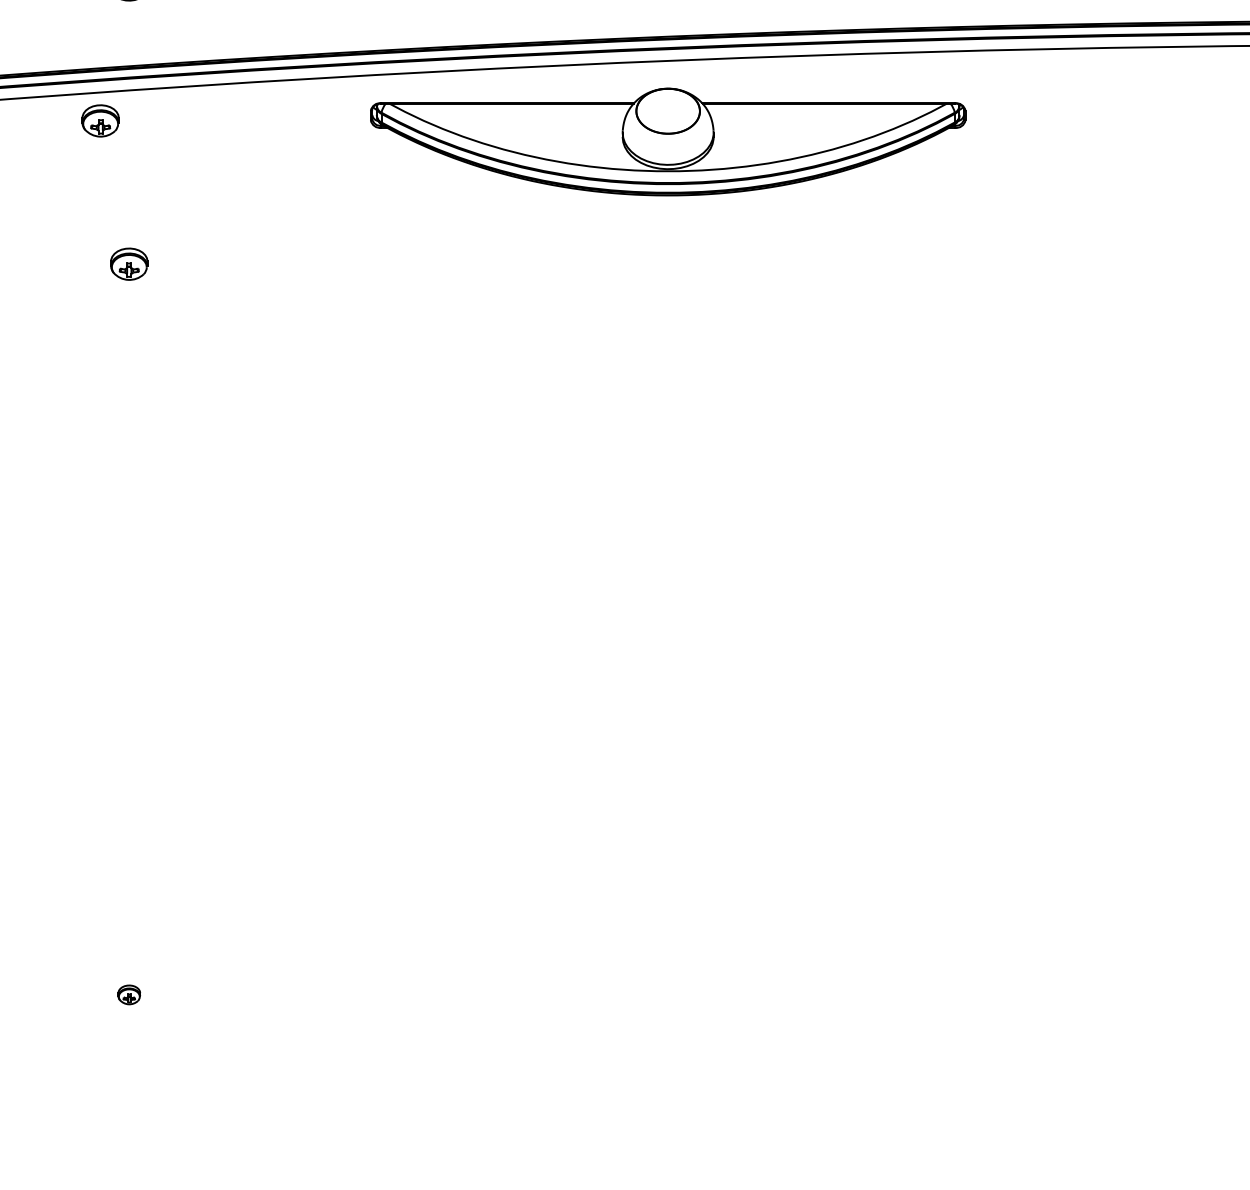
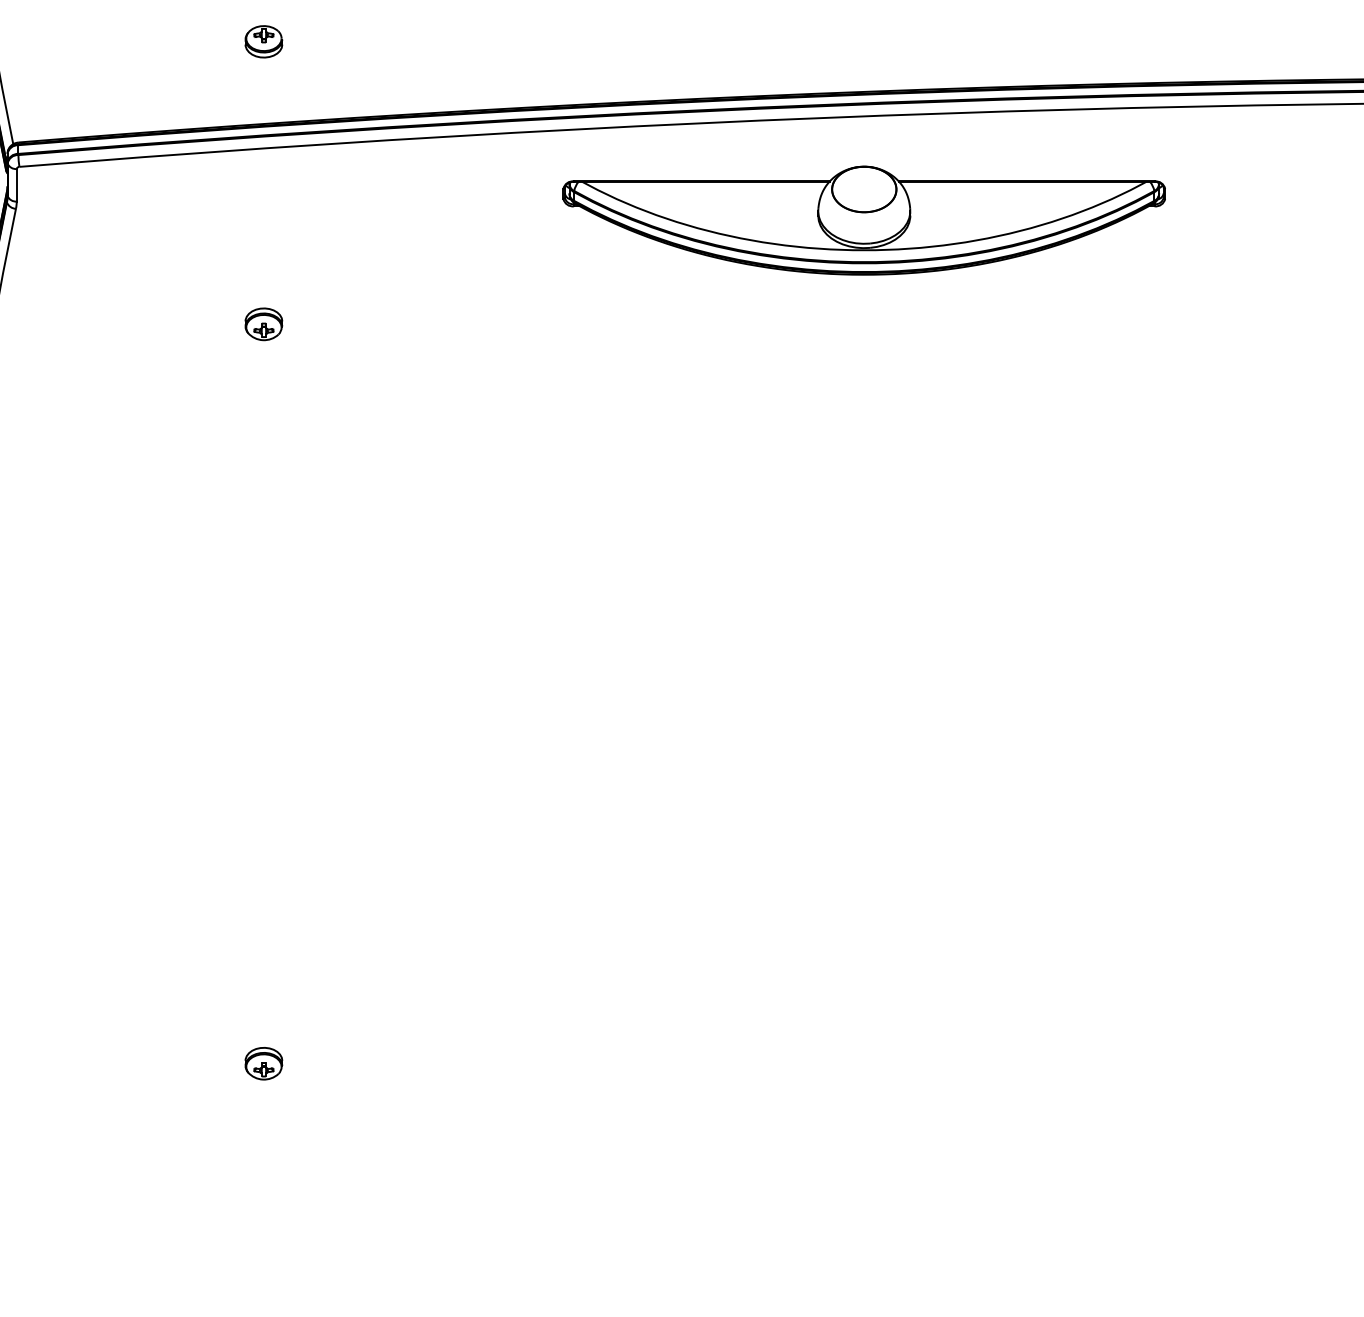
part: (100, 121) -> (234, 179), removed
part: (667, 141) -> (863, 220), moved
part: (128, 994) -> (263, 1063), size x1.67

